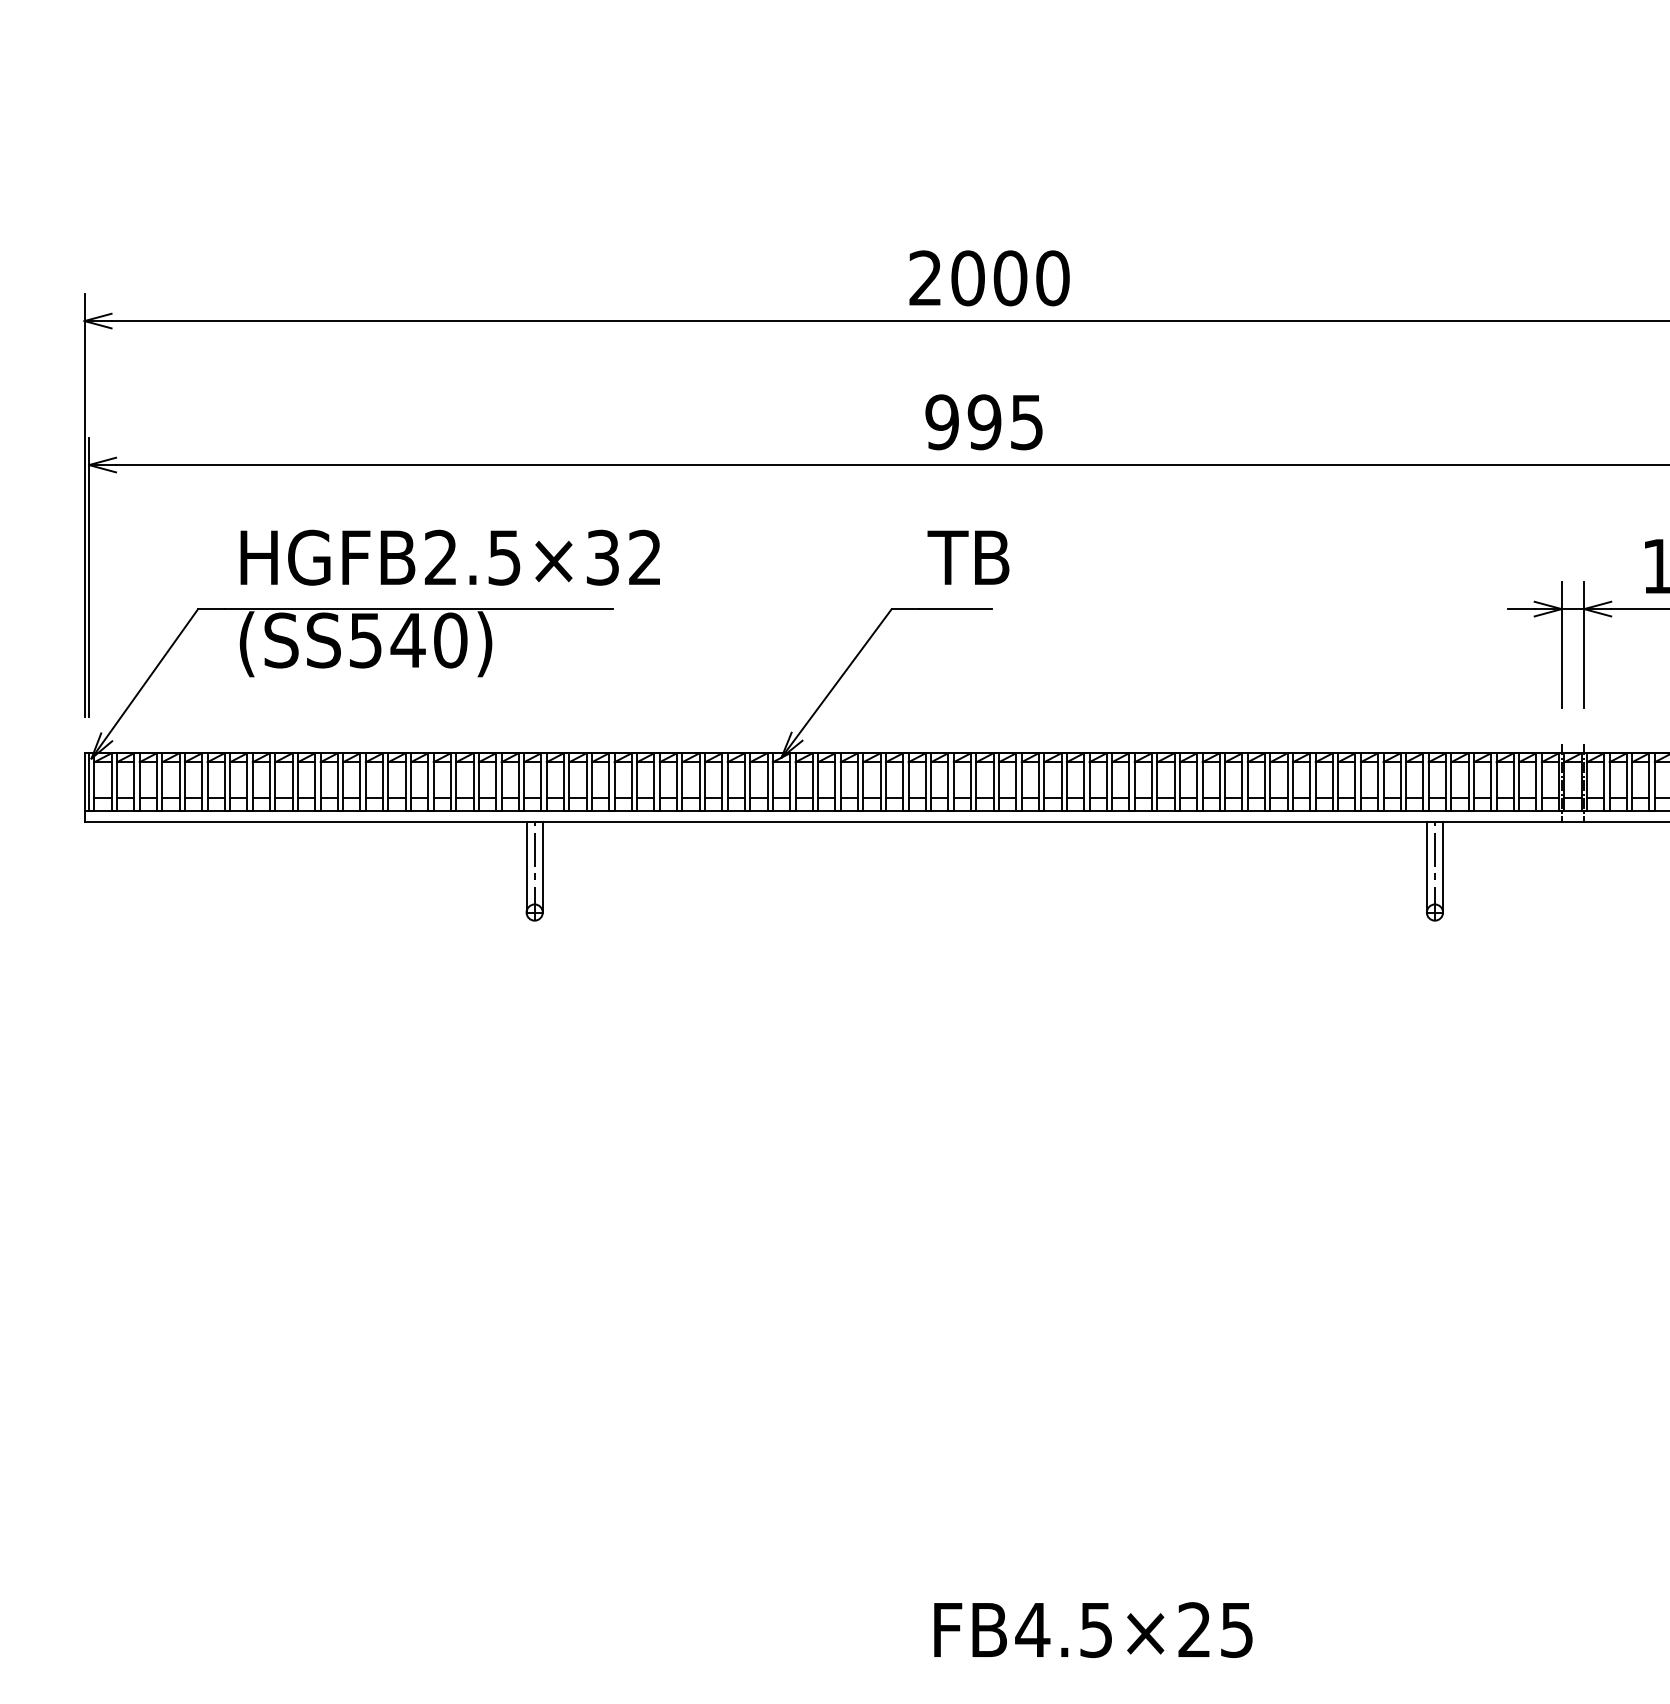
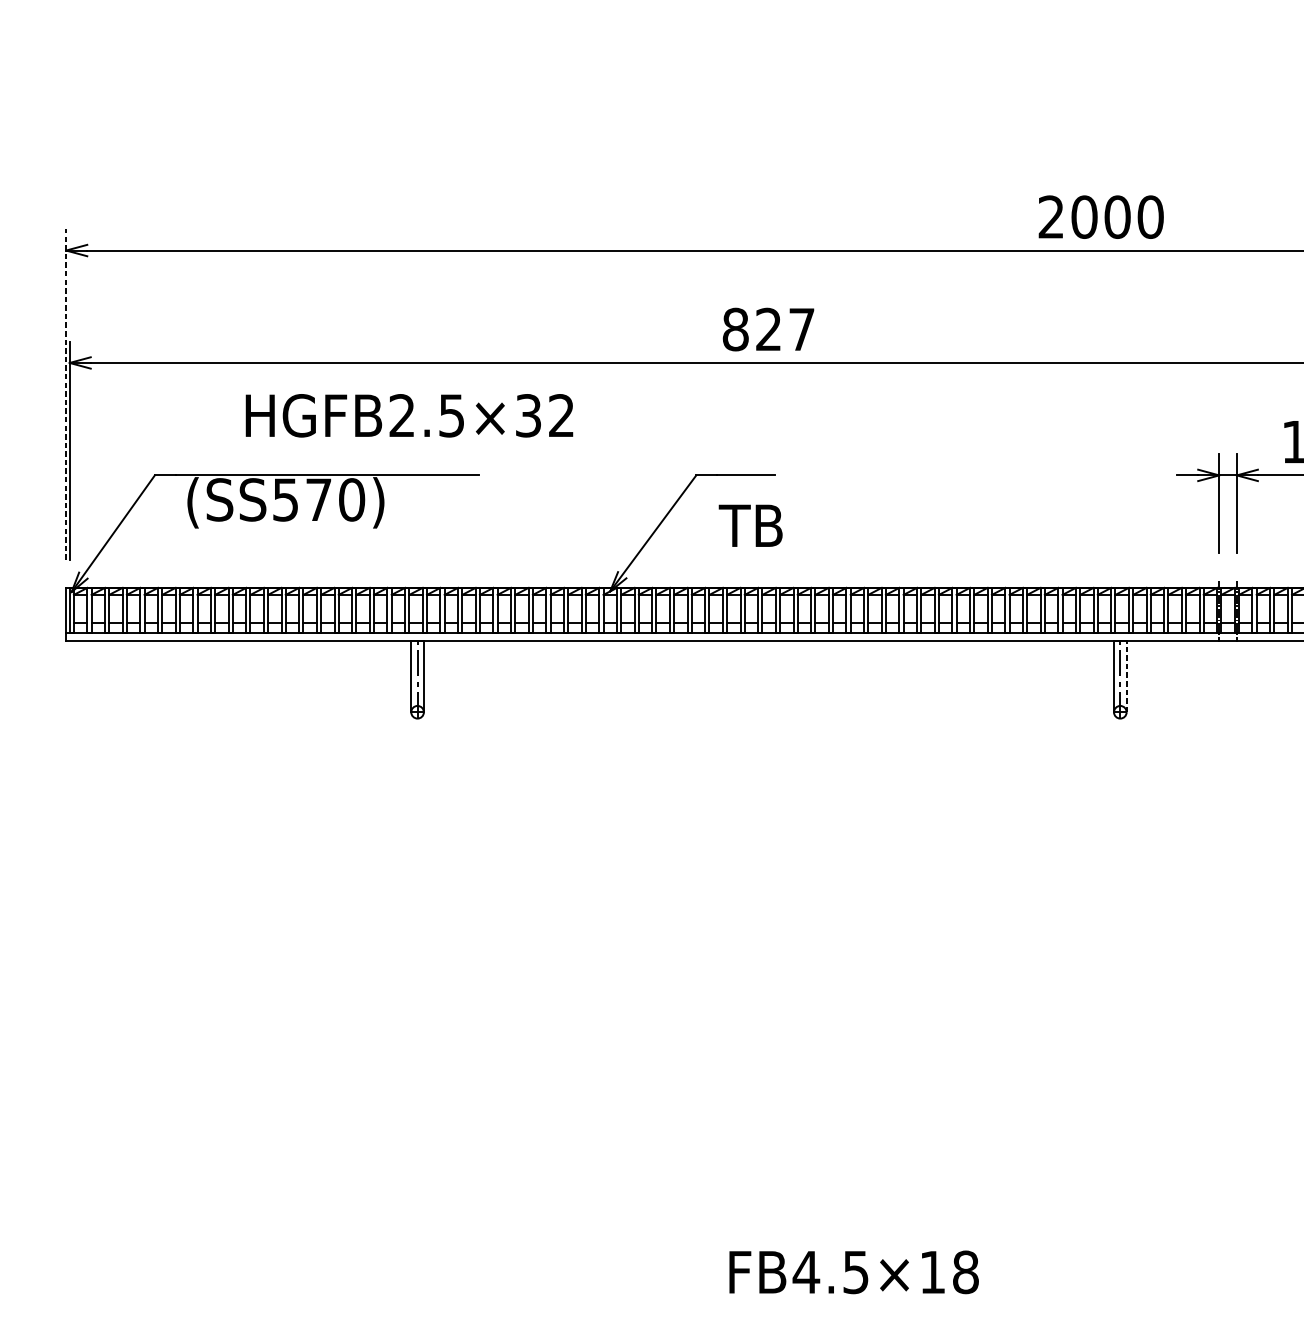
text: (989, 278) -> (1101, 217), moved
text: (983, 422) -> (767, 329), 995 -> 827
line: (84, 505) -> (66, 394), solid -> dashed
text: (449, 557) -> (408, 415), moved
text: (968, 557) -> (750, 525), moved
text: (407, 640) -> (318, 499), (SS540) -> (SS570)
line: (1443, 866) -> (1126, 676), solid -> dashed
text: (1215, 1630) -> (949, 1272), FB4.5×25 -> FB4.5×18

